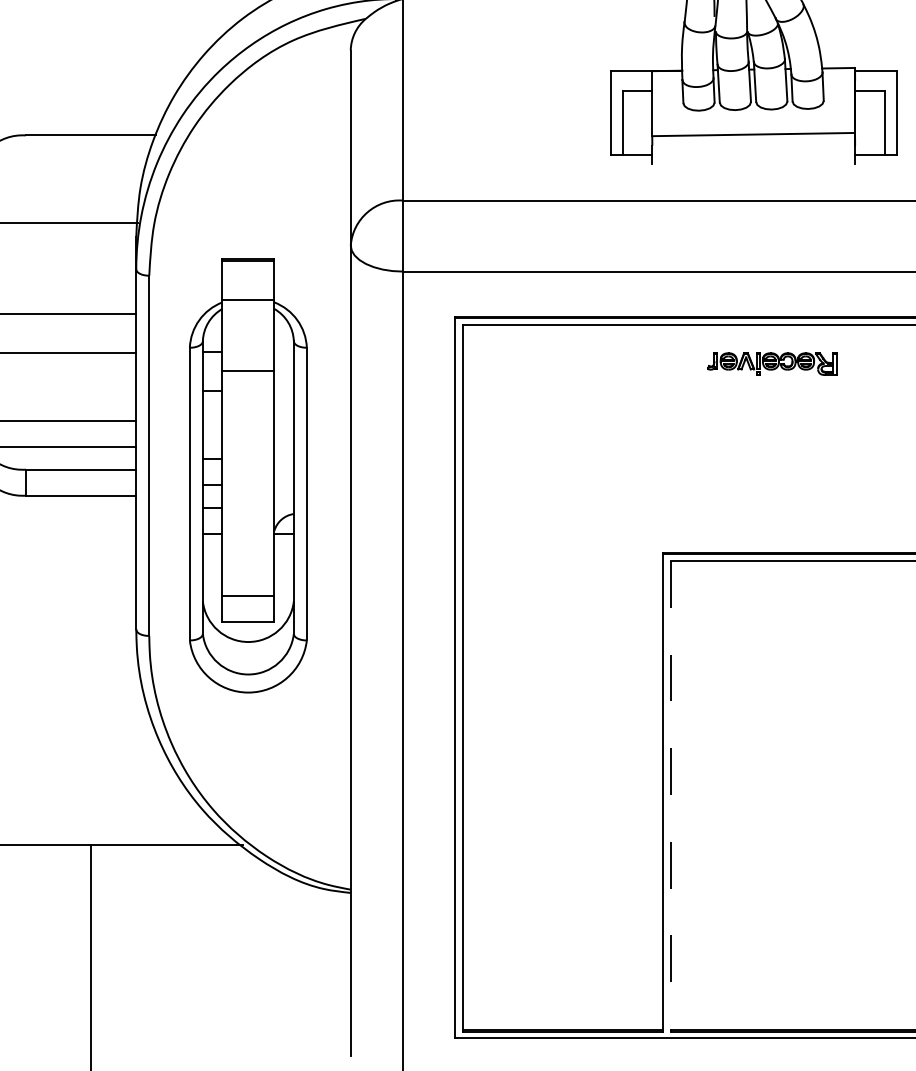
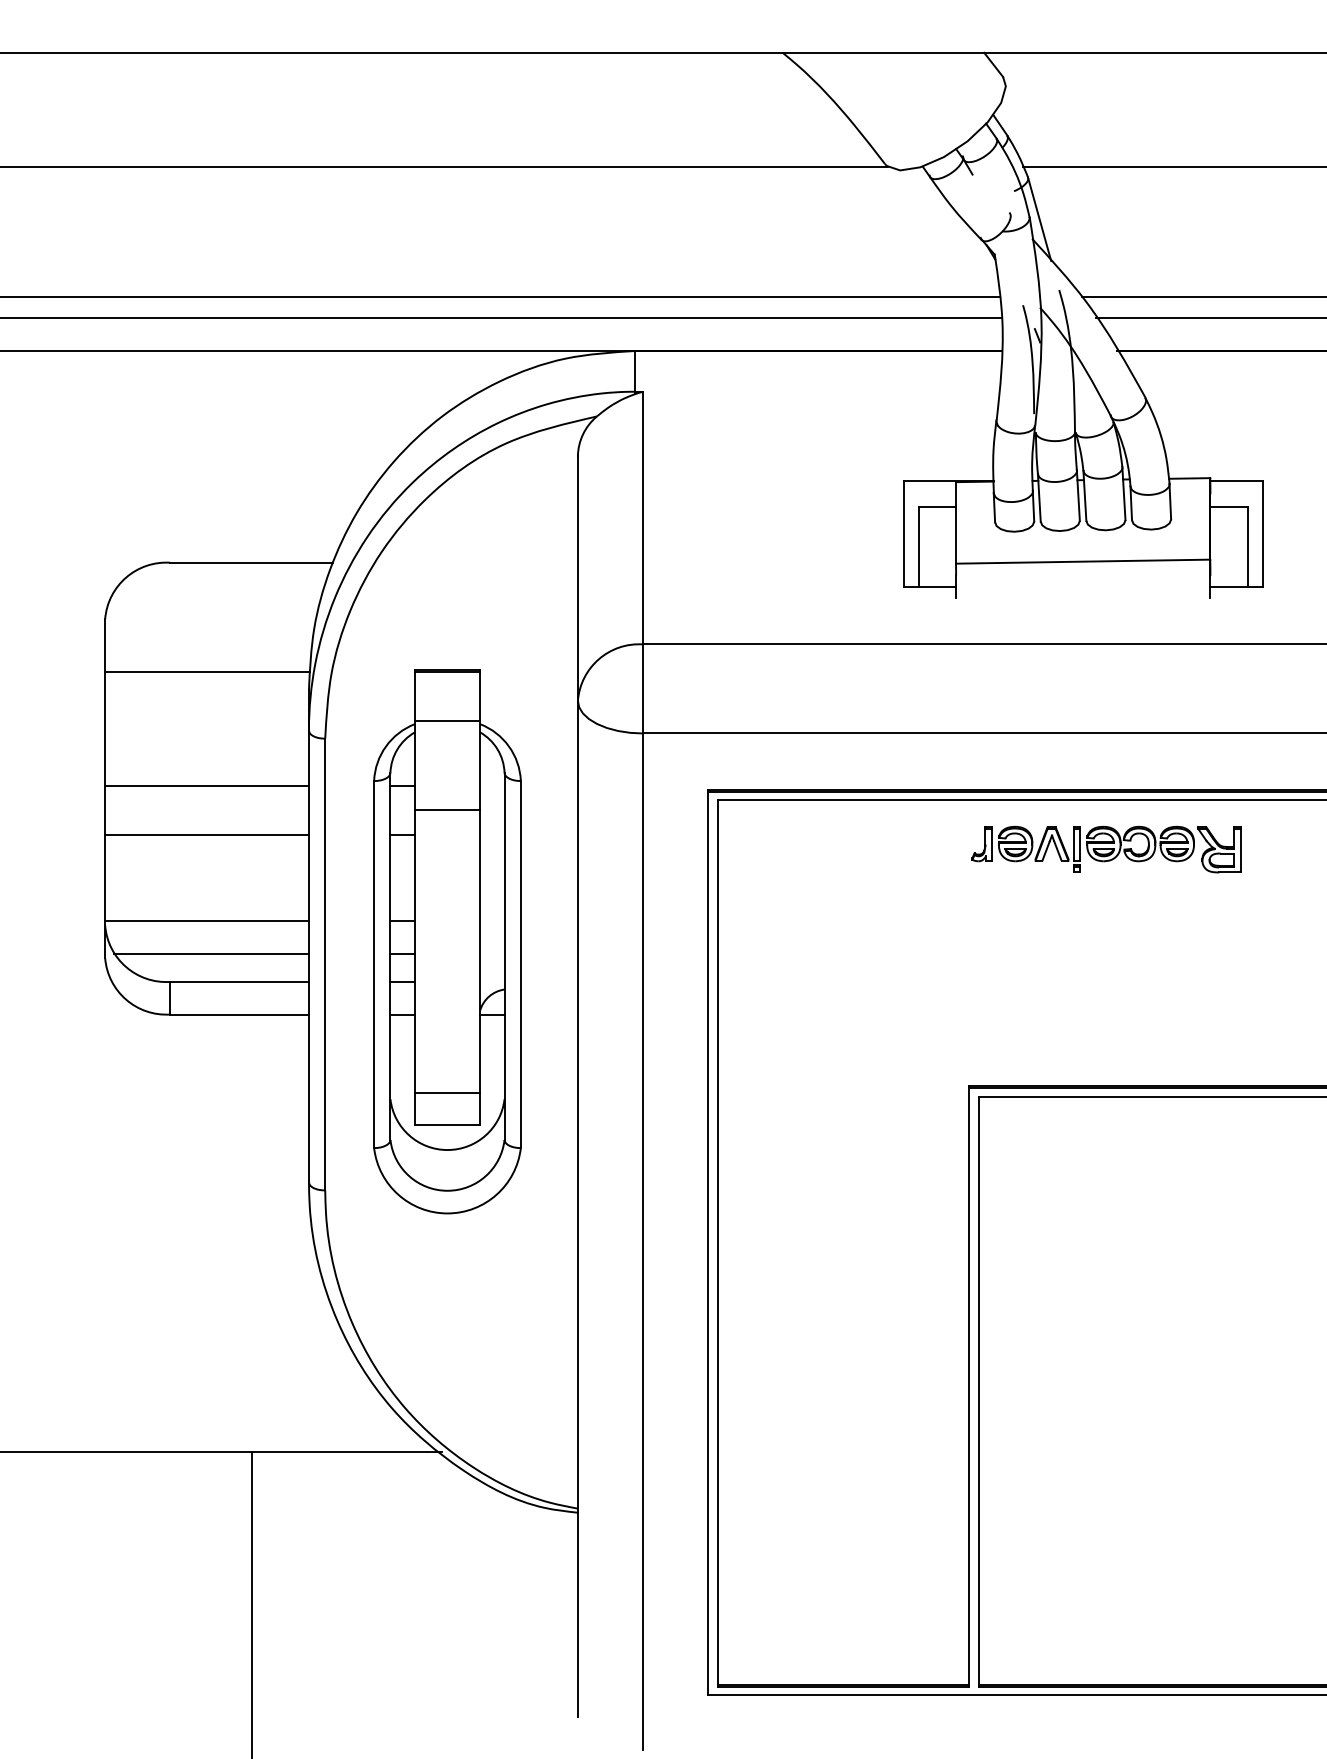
part: (772, 364) -> (1106, 849), size x1.67
part: (248, 475) -> (447, 941), moved
line: (670, 797) -> (978, 1392), dashed -> solid

